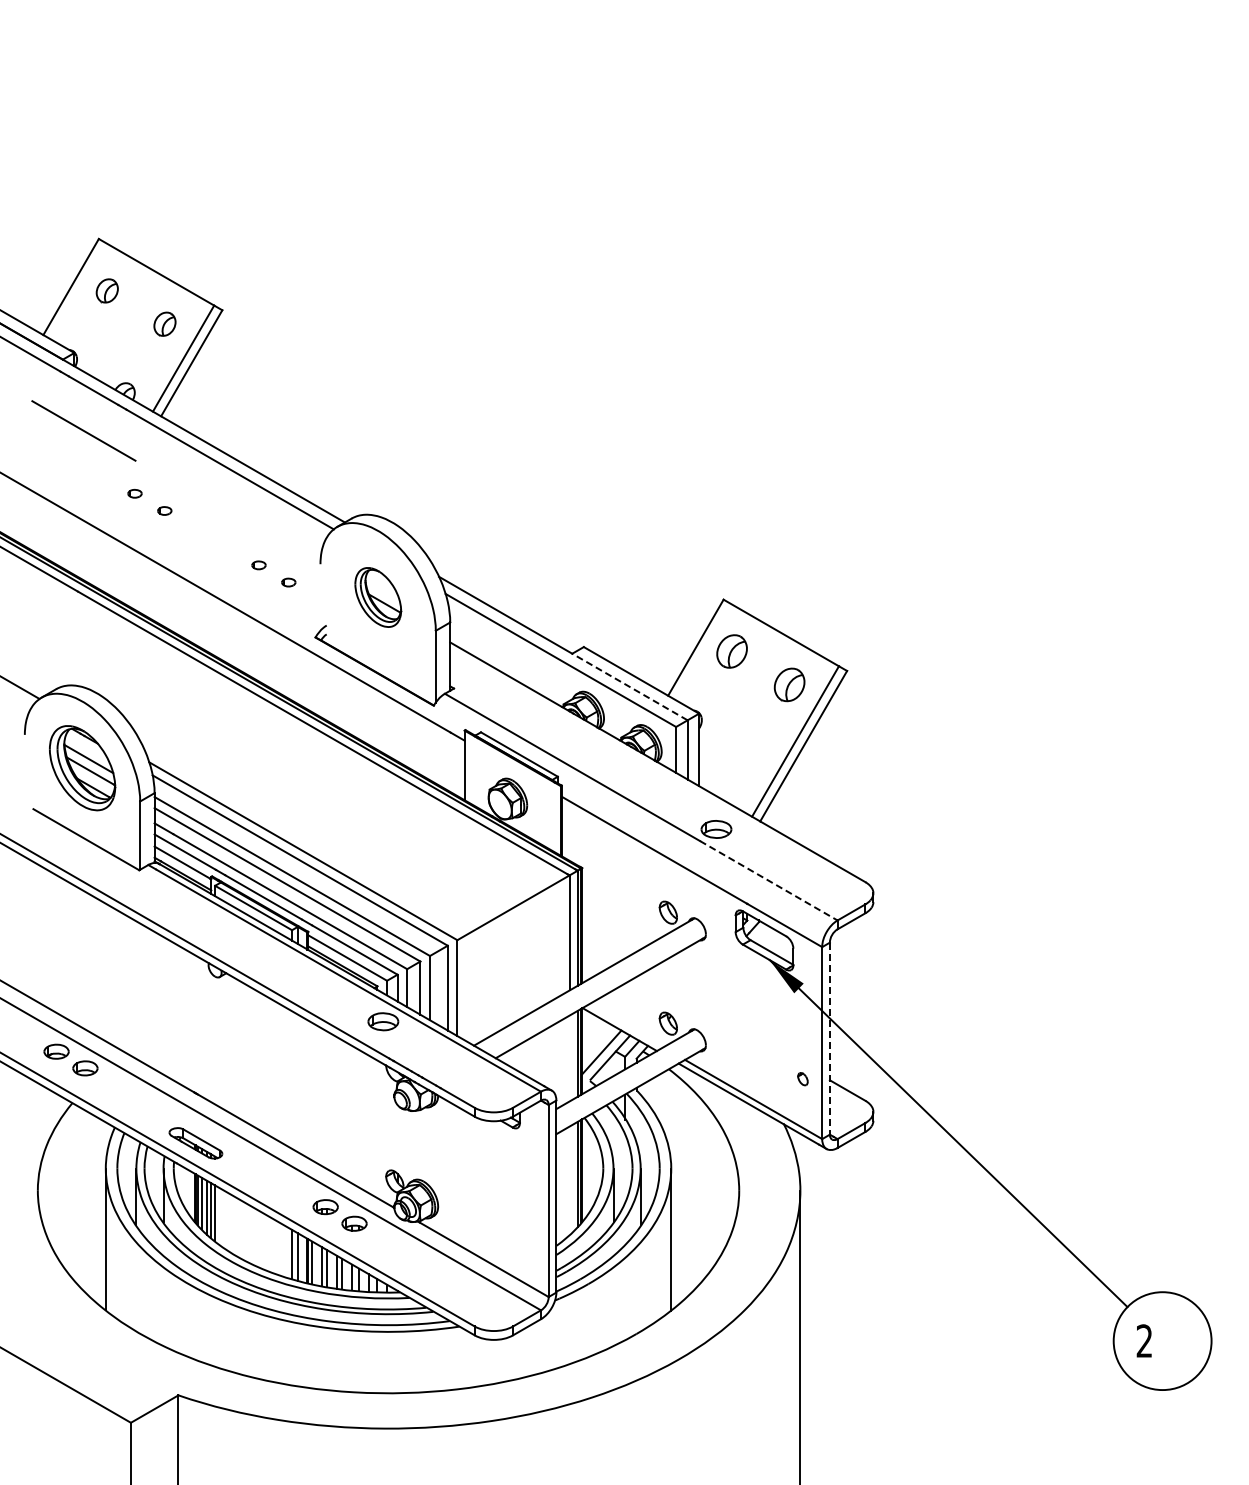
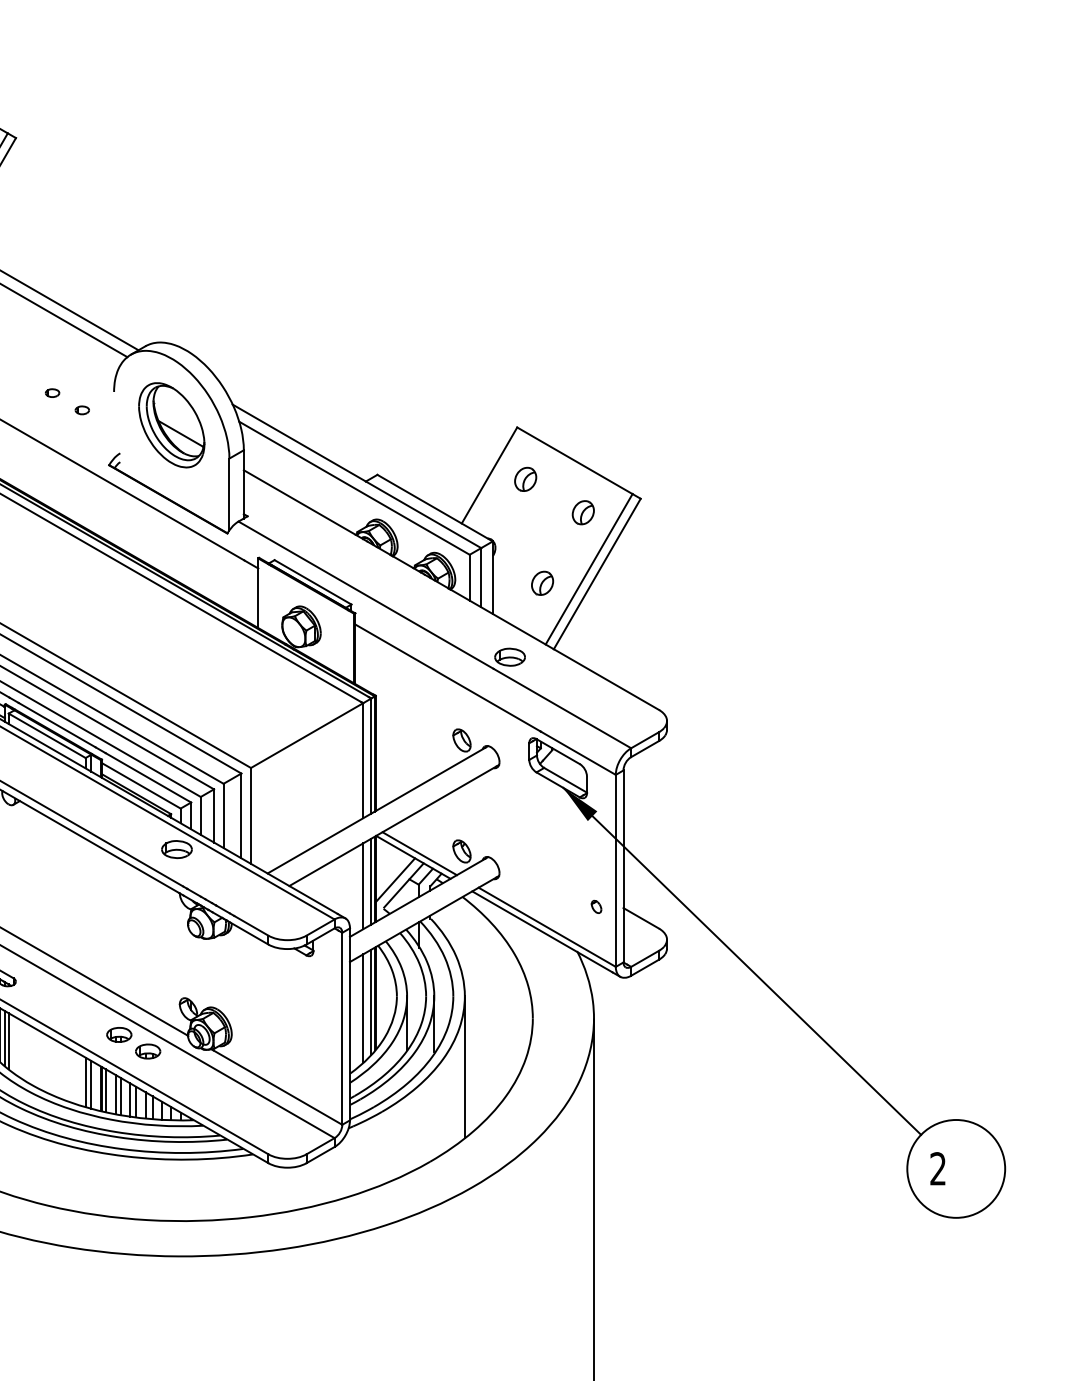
part: (378, 597) -> (172, 425), size x1.43
part: (731, 651) -> (525, 479), size x0.71
part: (789, 684) -> (583, 512), size x0.71
line: (629, 687) -> (423, 515), dashed -> solid
part: (748, 755) -> (542, 583), added
line: (769, 881) -> (563, 709), dashed -> solid
line: (625, 1025) -> (419, 853), added
line: (829, 1039) -> (623, 867), dashed -> solid
line: (569, 1058) -> (363, 886), added
line: (569, 1180) -> (363, 1008), added

